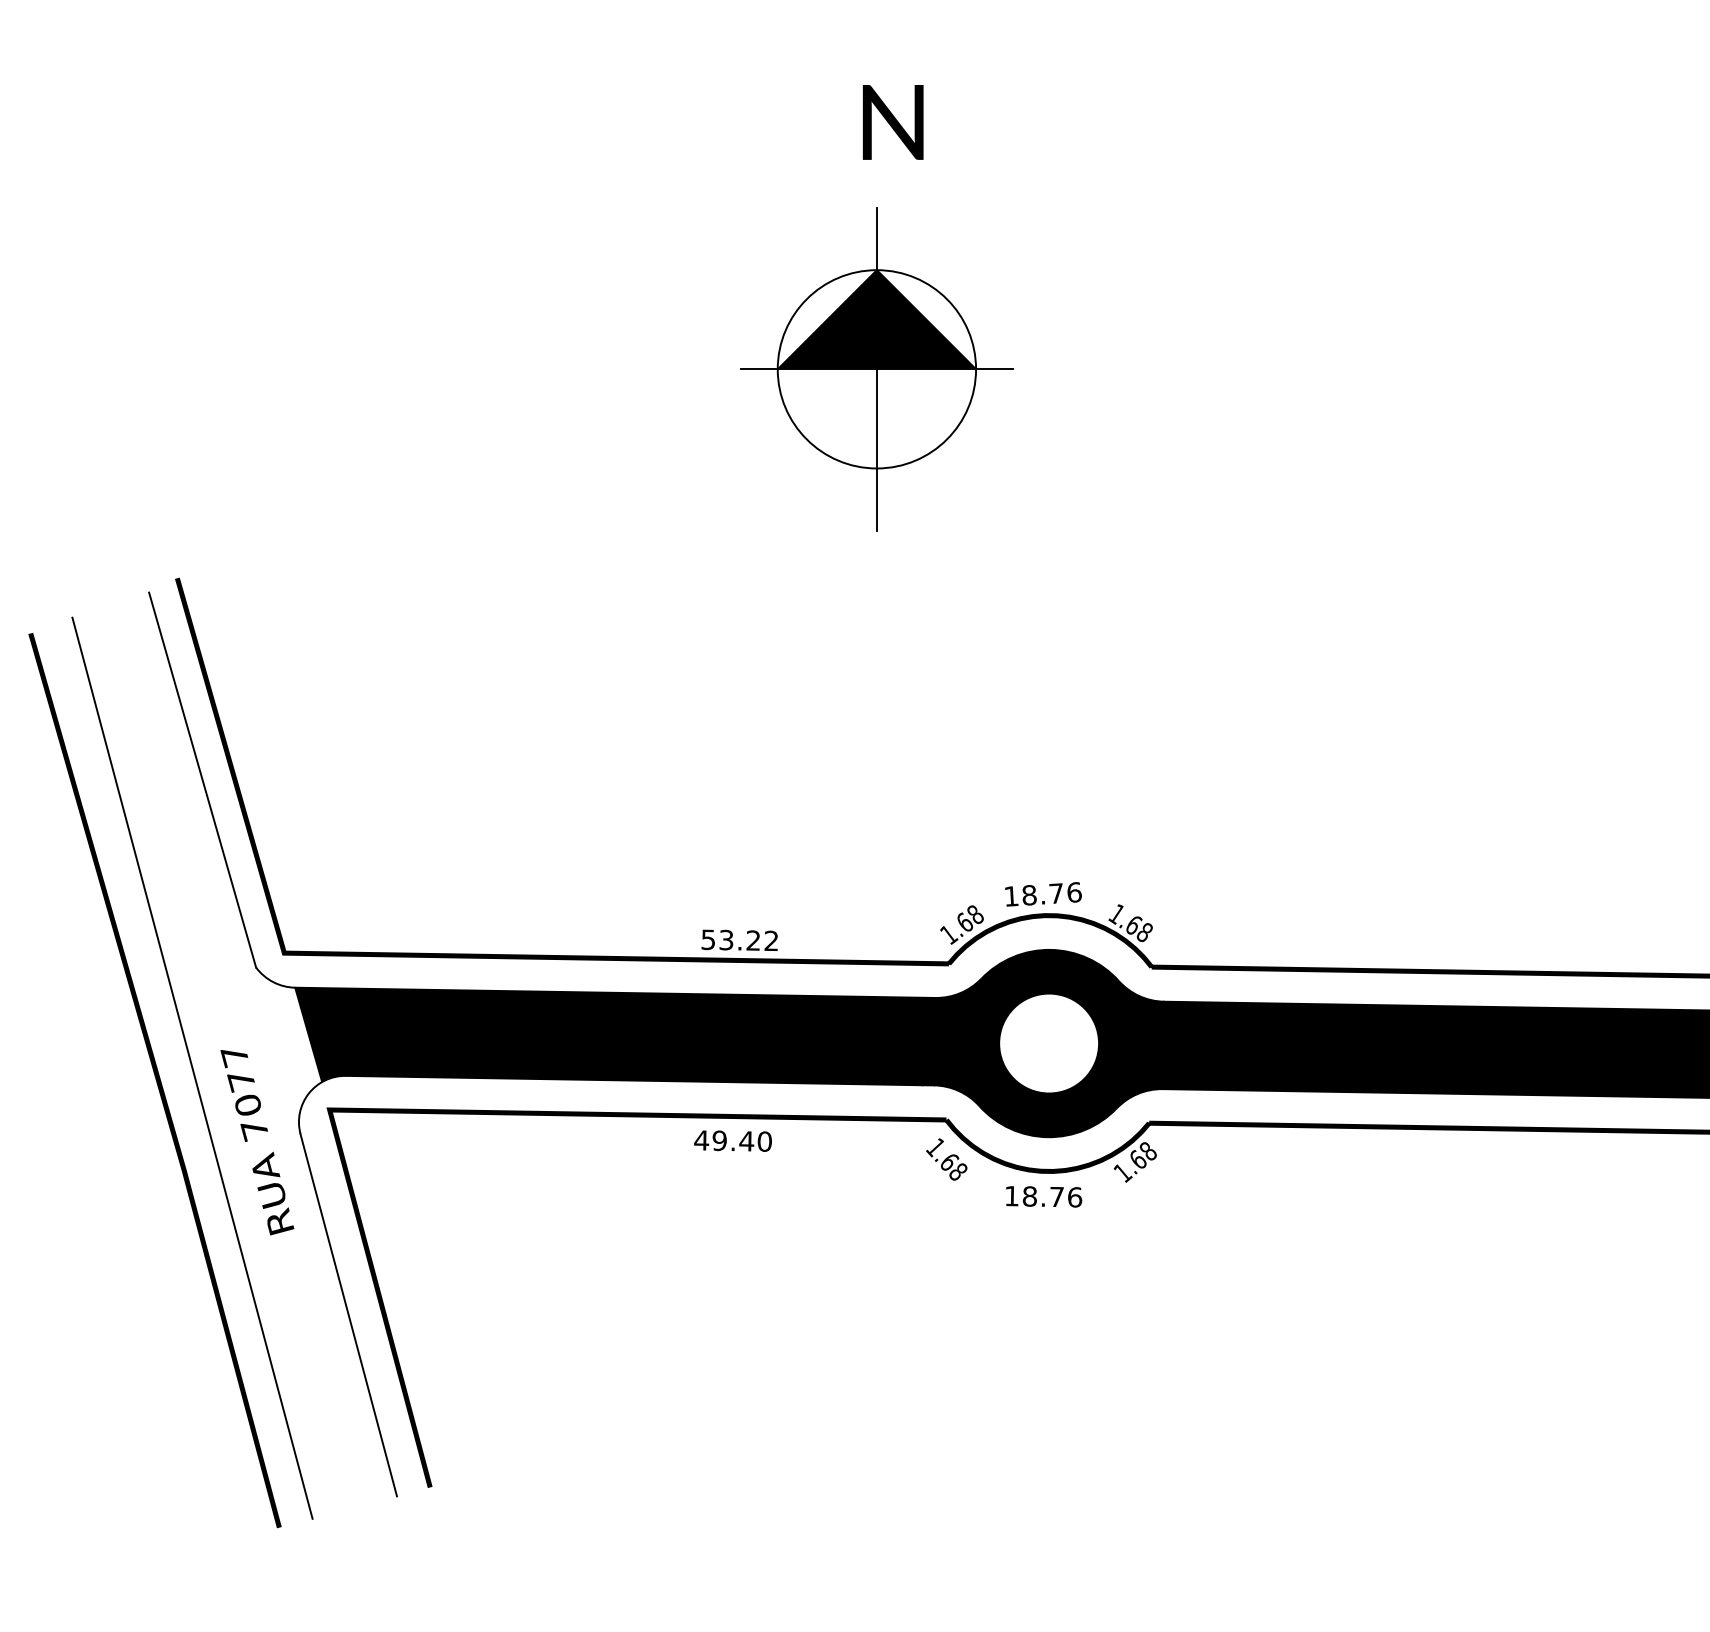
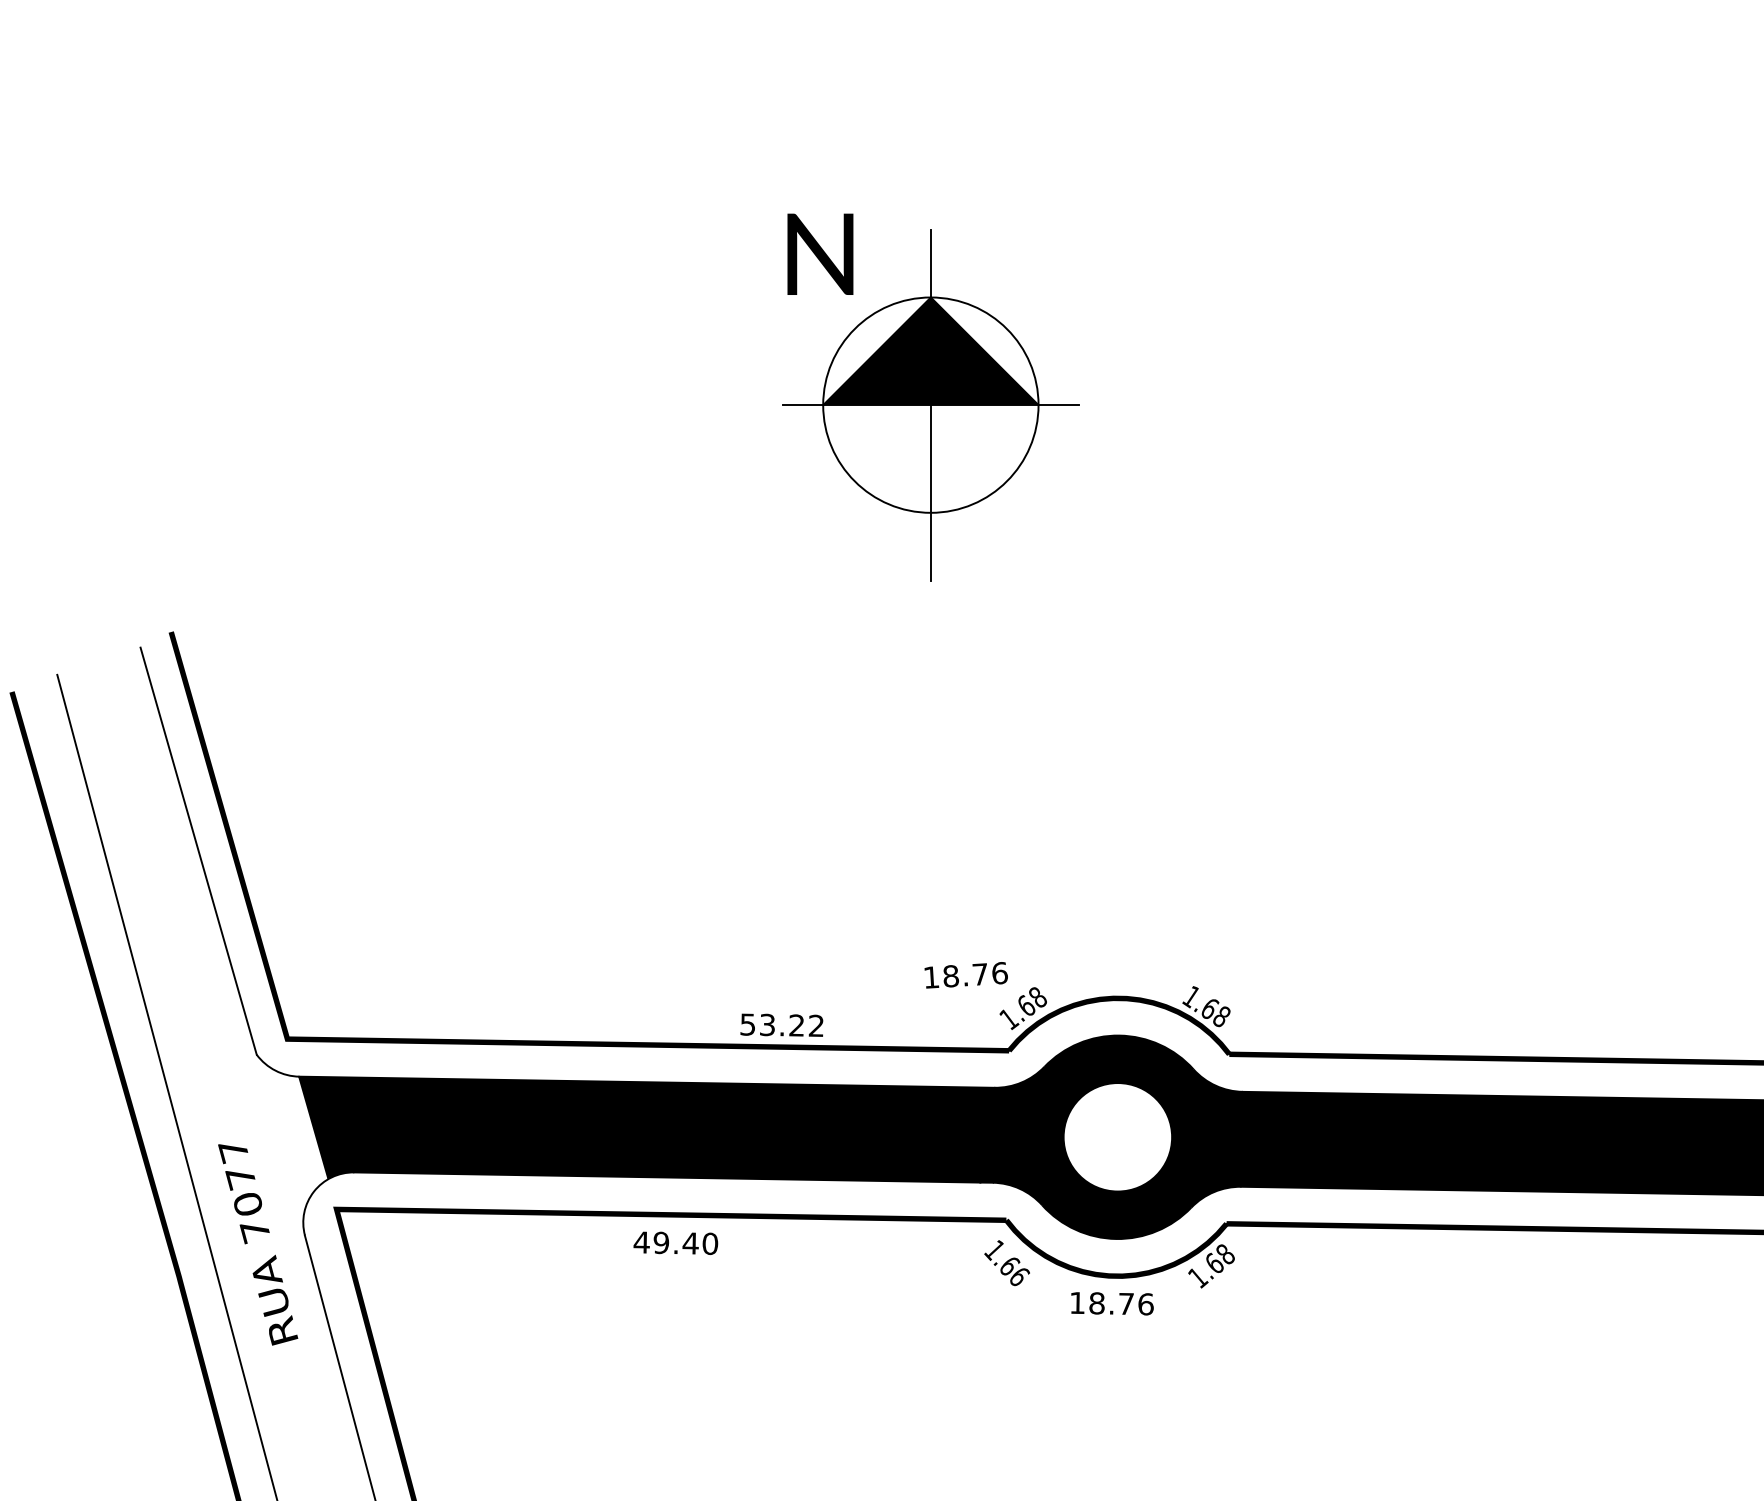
text: (893, 122) -> (820, 254), moved
text: (1043, 894) -> (966, 975), moved
text: (732, 1140) -> (675, 1242), moved
text: (958, 1171) -> (1019, 1276), 1.68 -> 1.66

